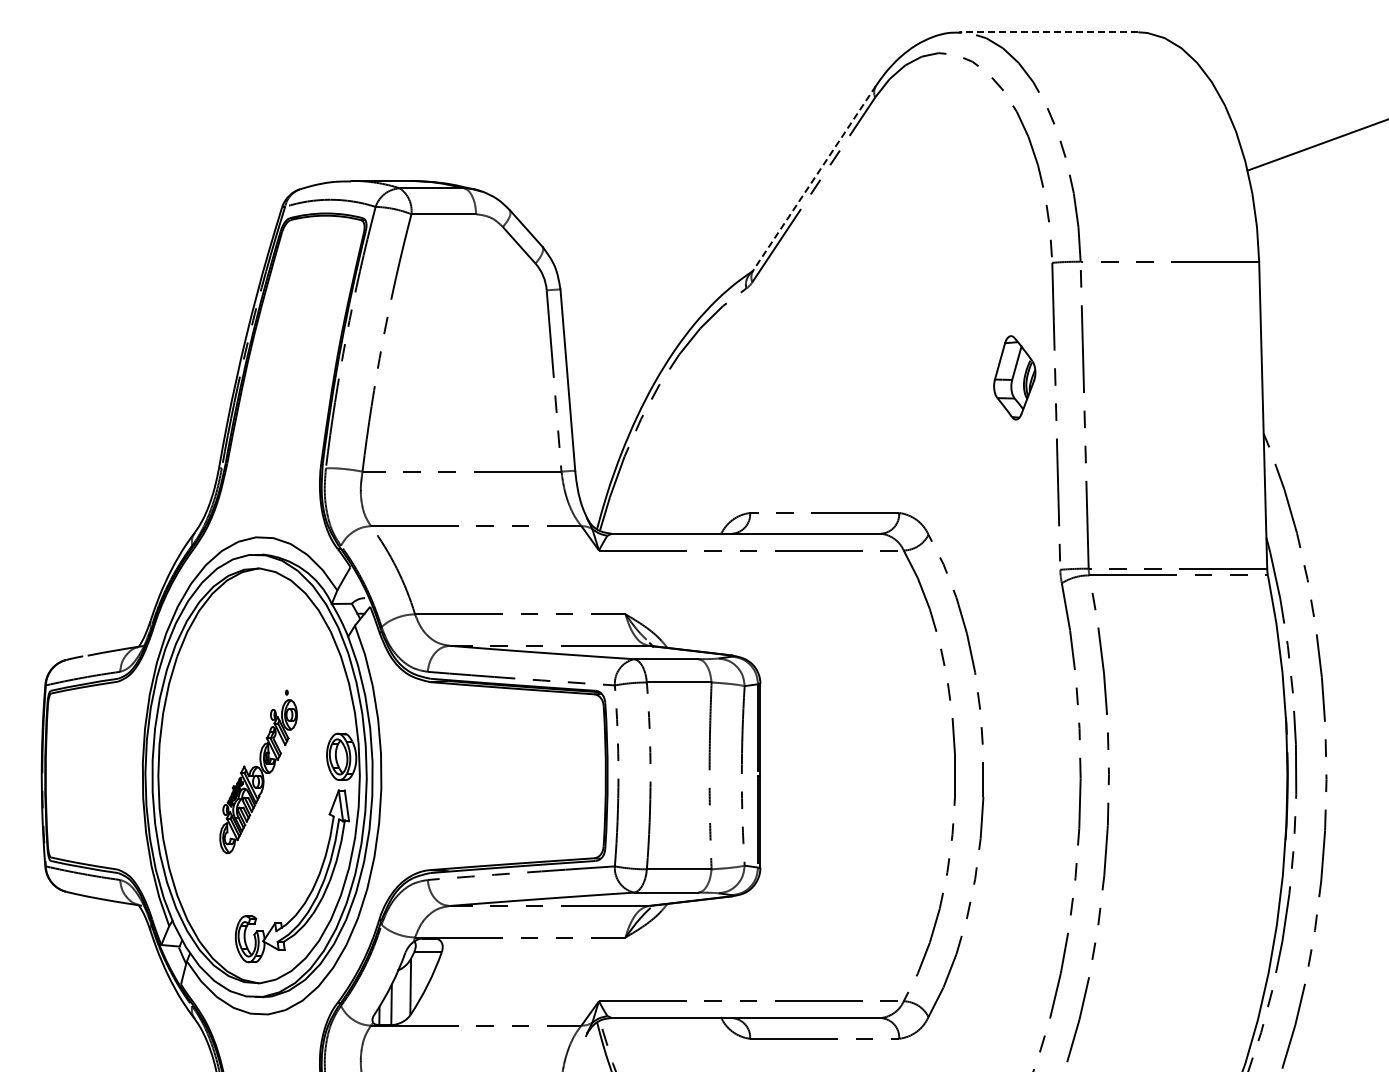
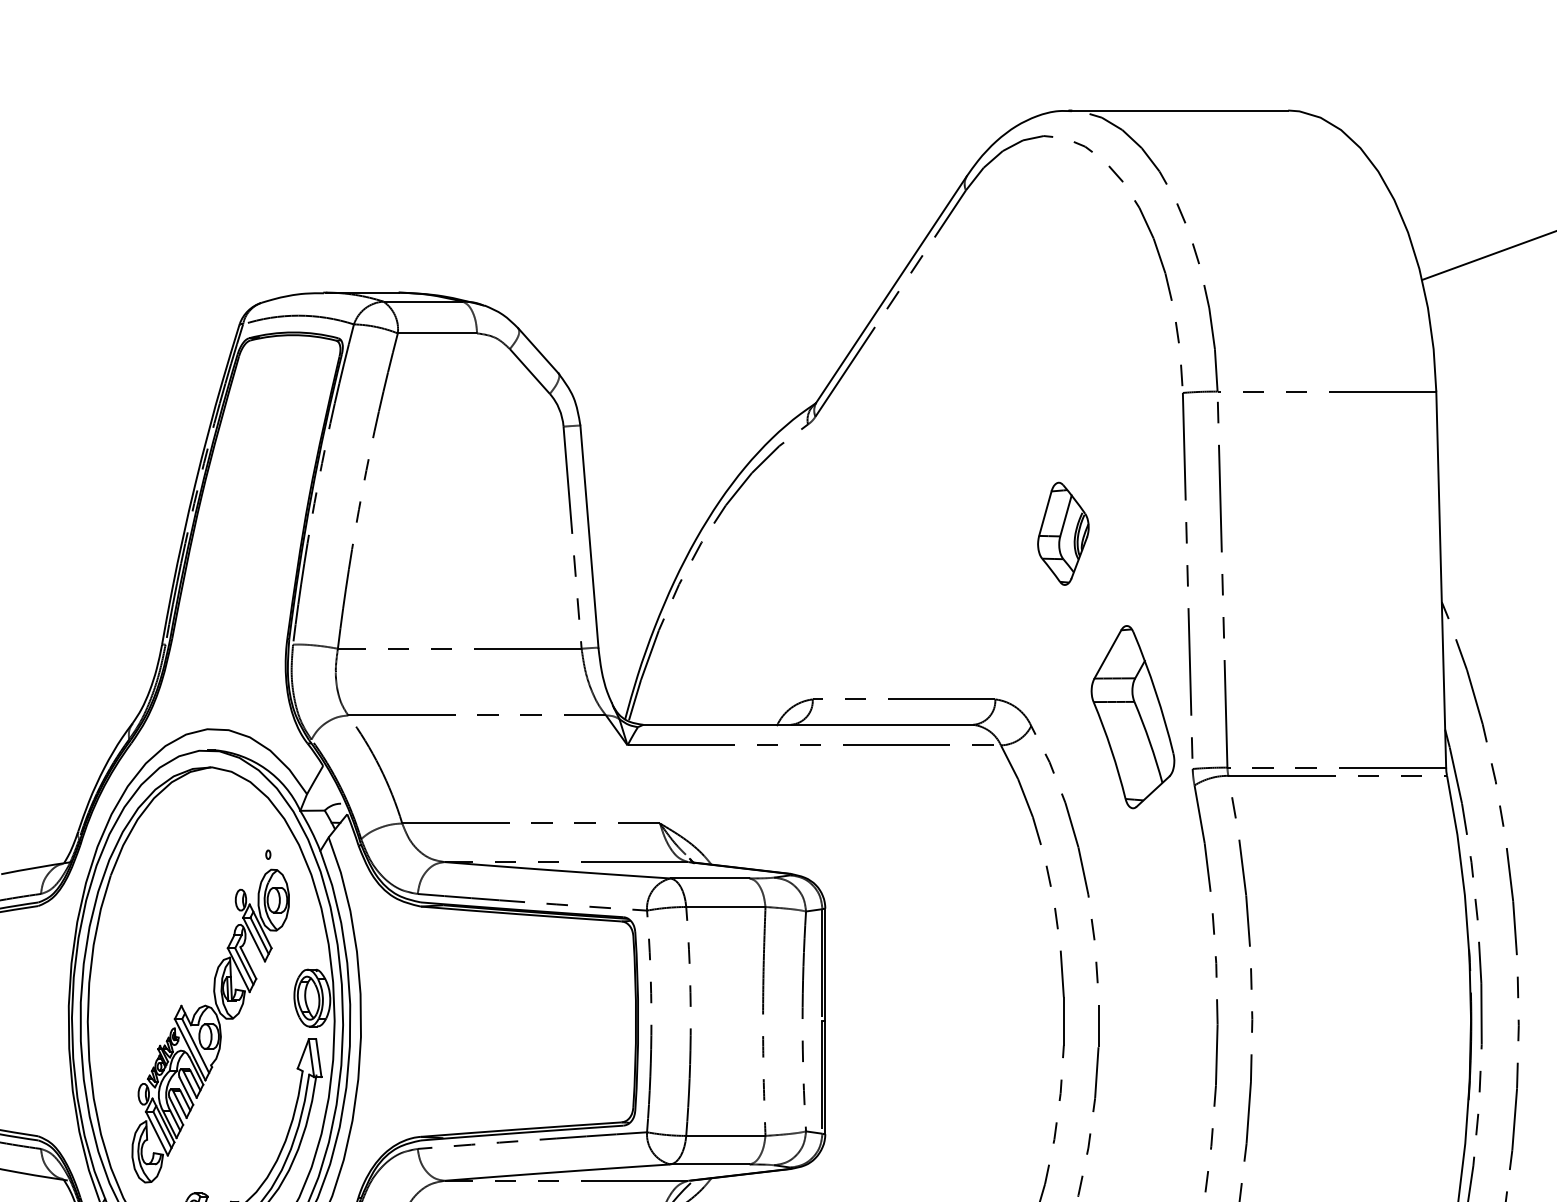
line: (1048, 32) -> (1178, 110), dashed -> solid
line: (814, 178) -> (891, 289), dashed -> solid
part: (1014, 377) -> (1063, 533), moved
part: (1011, 527) -> (1132, 717), added
part: (258, 771) -> (210, 1016), size x1.67

